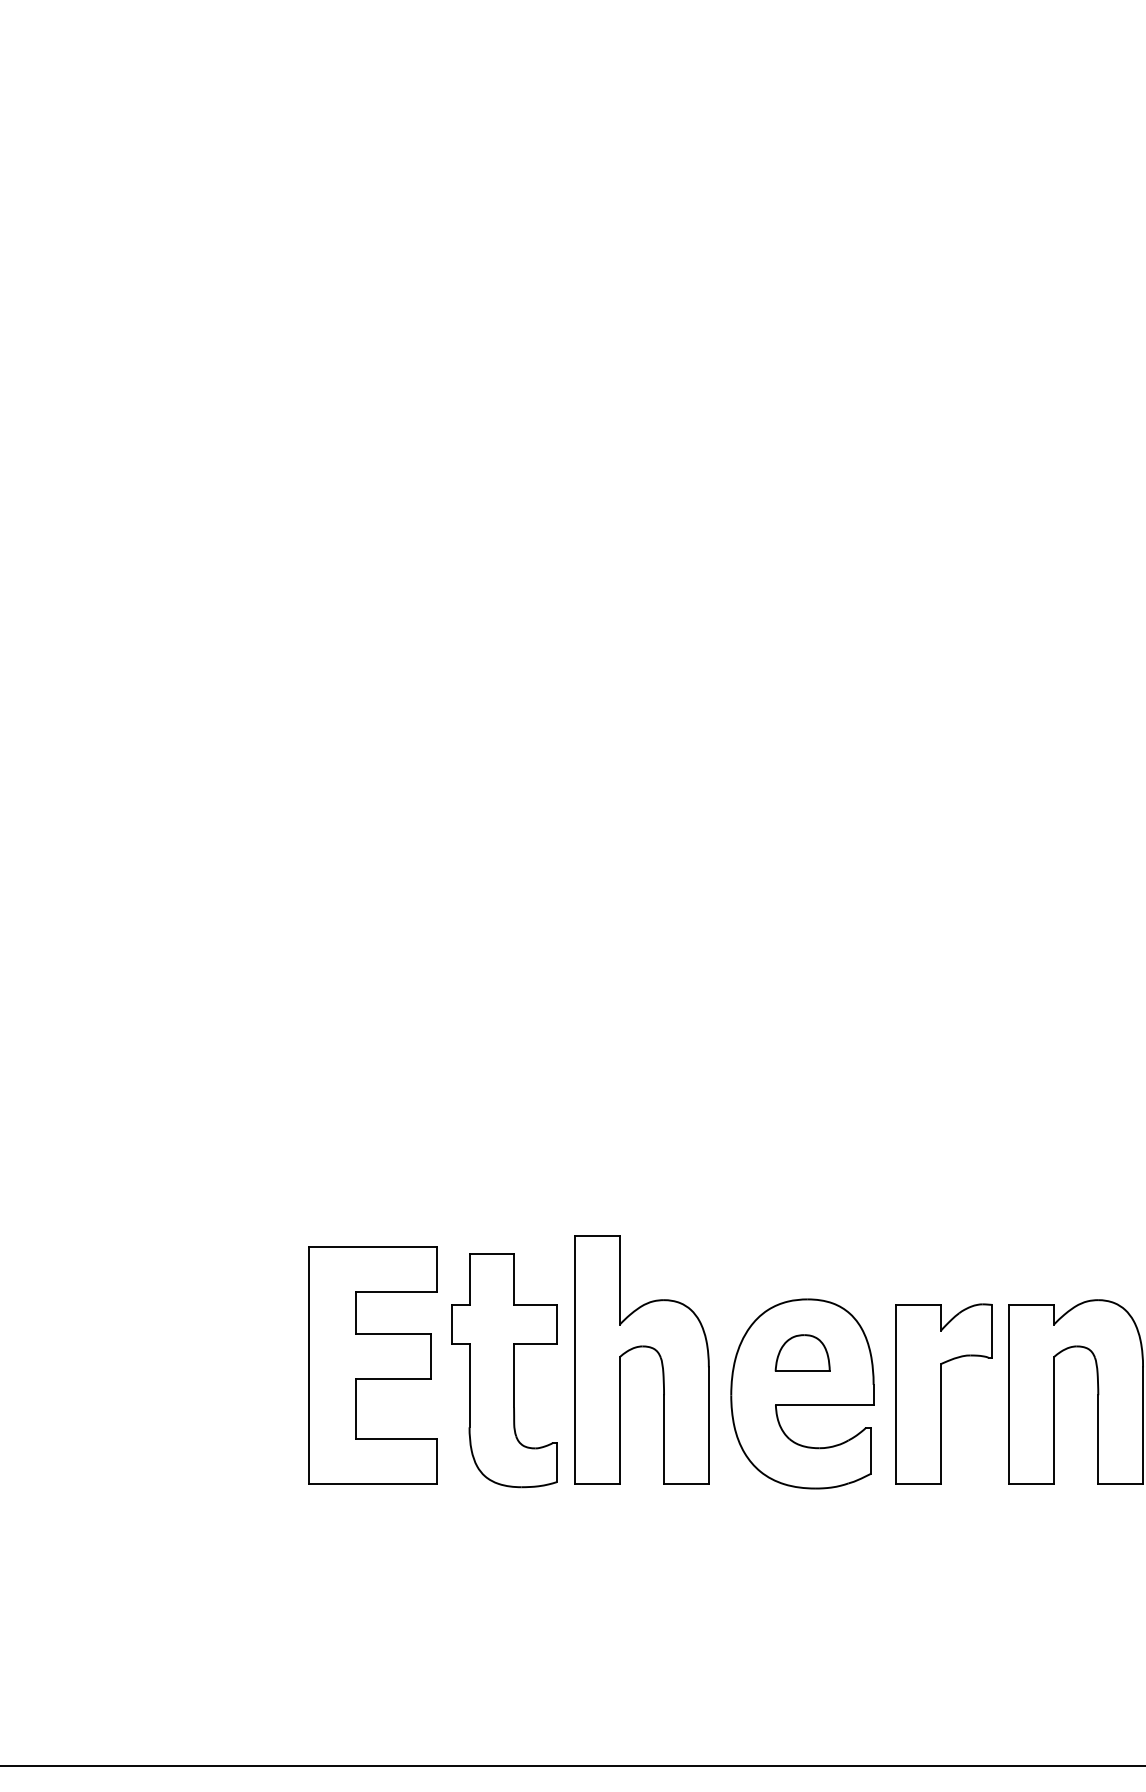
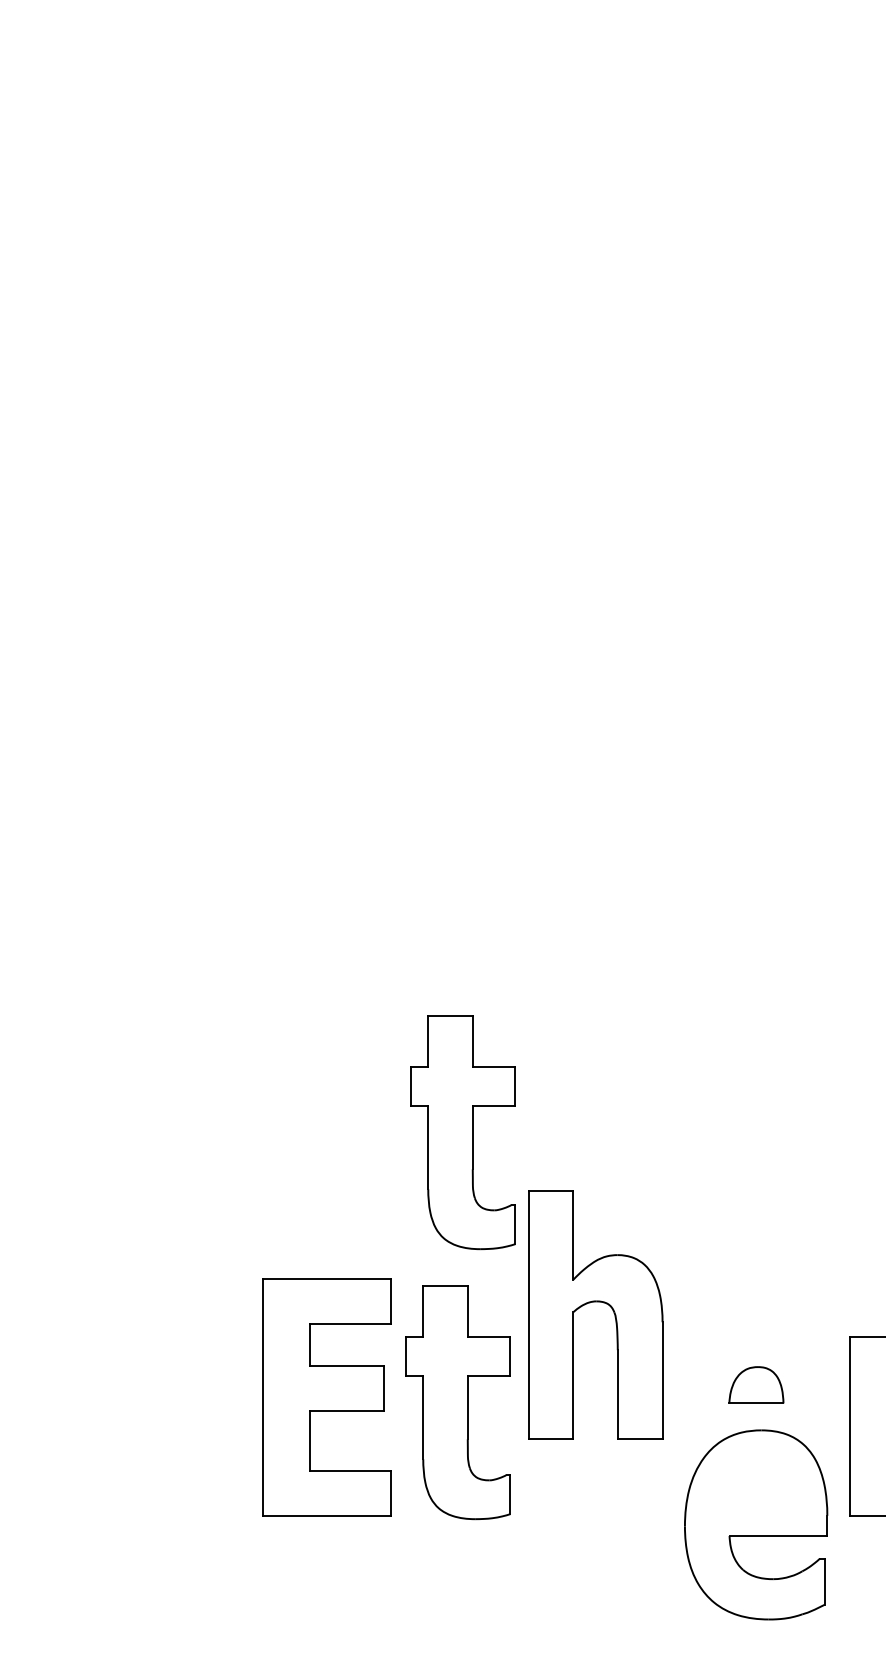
part: (509, 1100) -> (463, 1132), added
part: (641, 1347) -> (595, 1302), moved
part: (802, 1393) -> (756, 1524), moved

